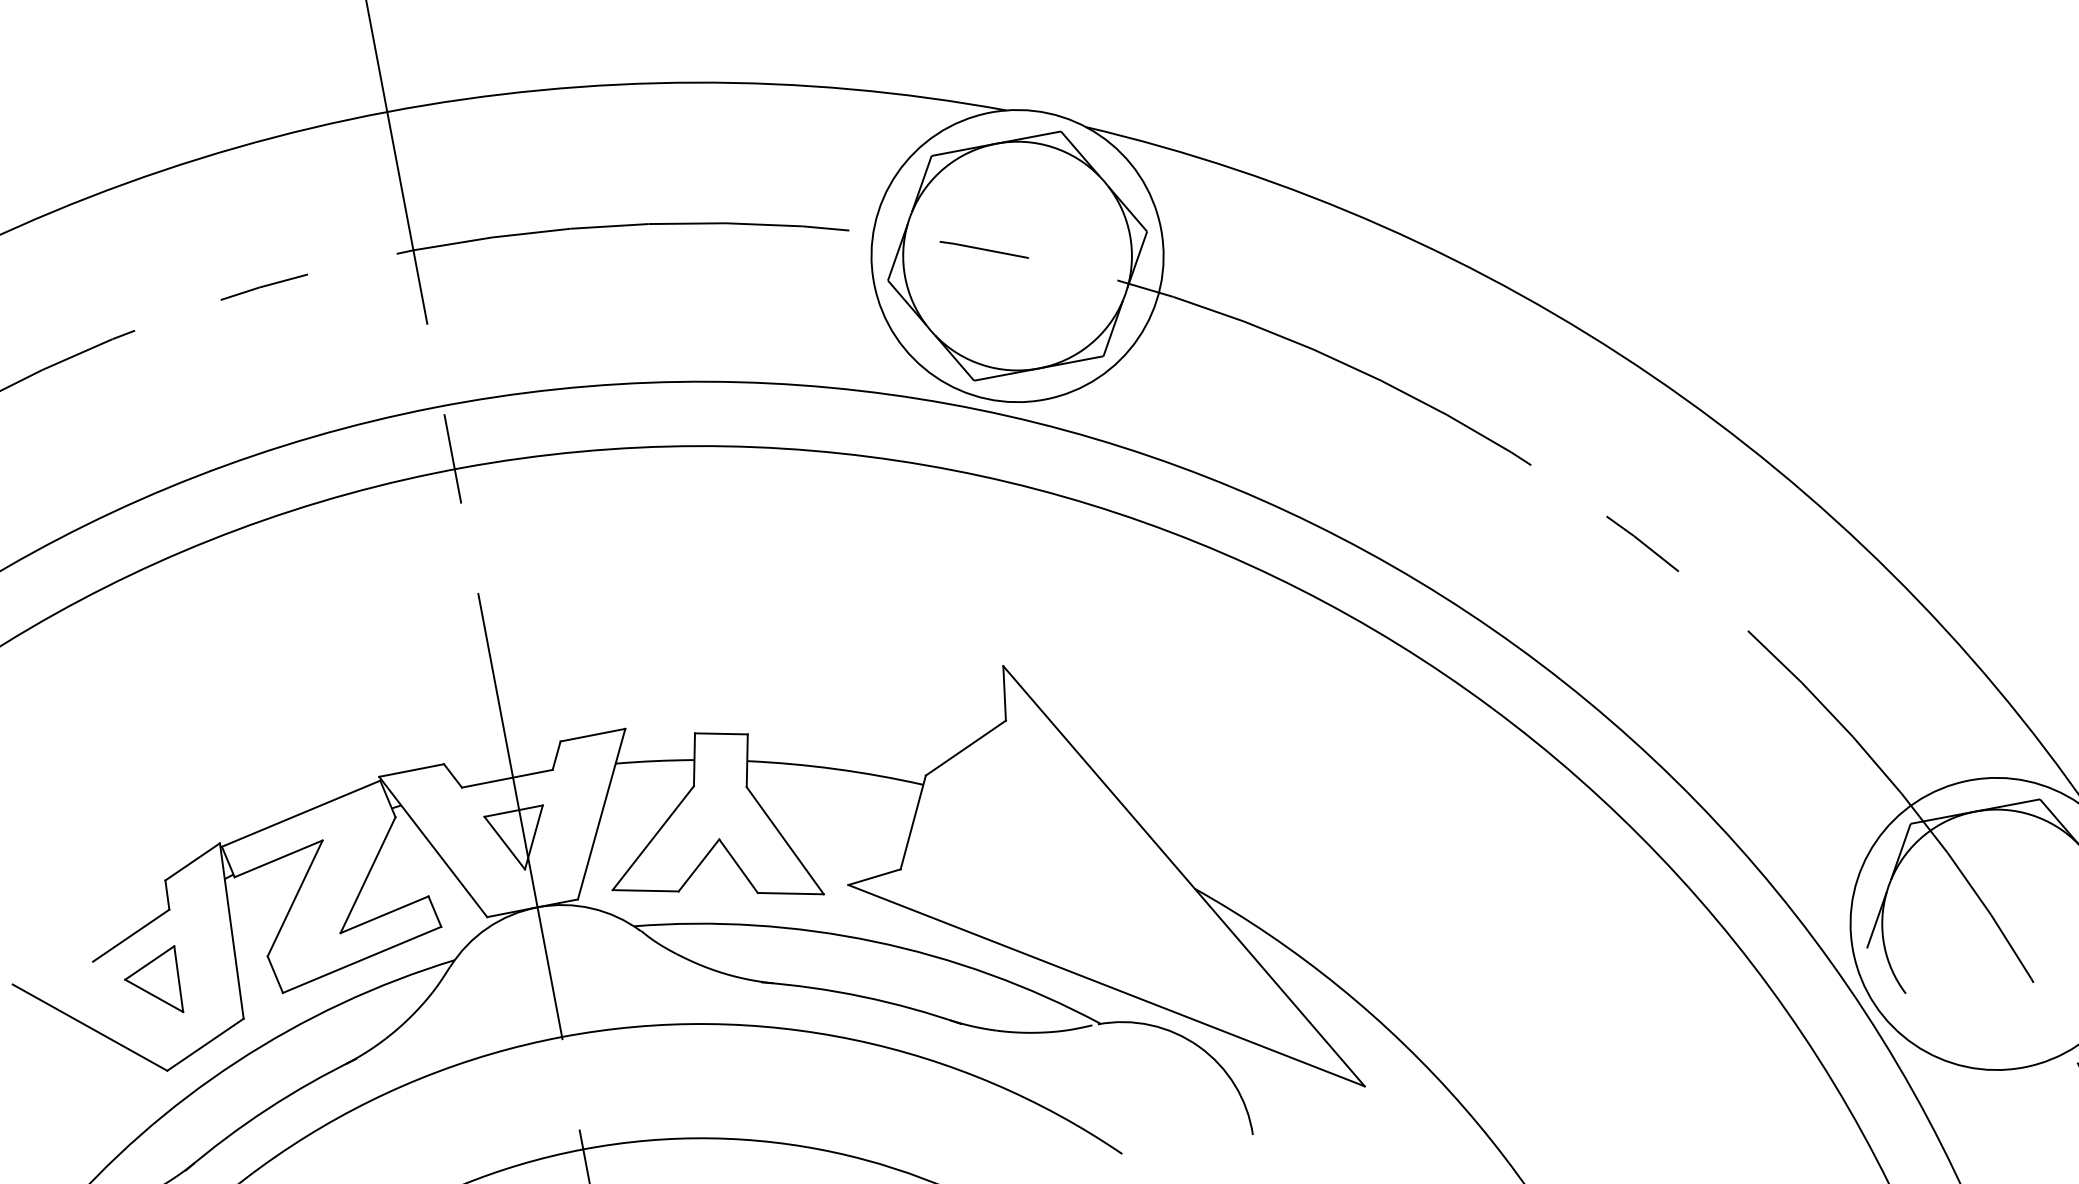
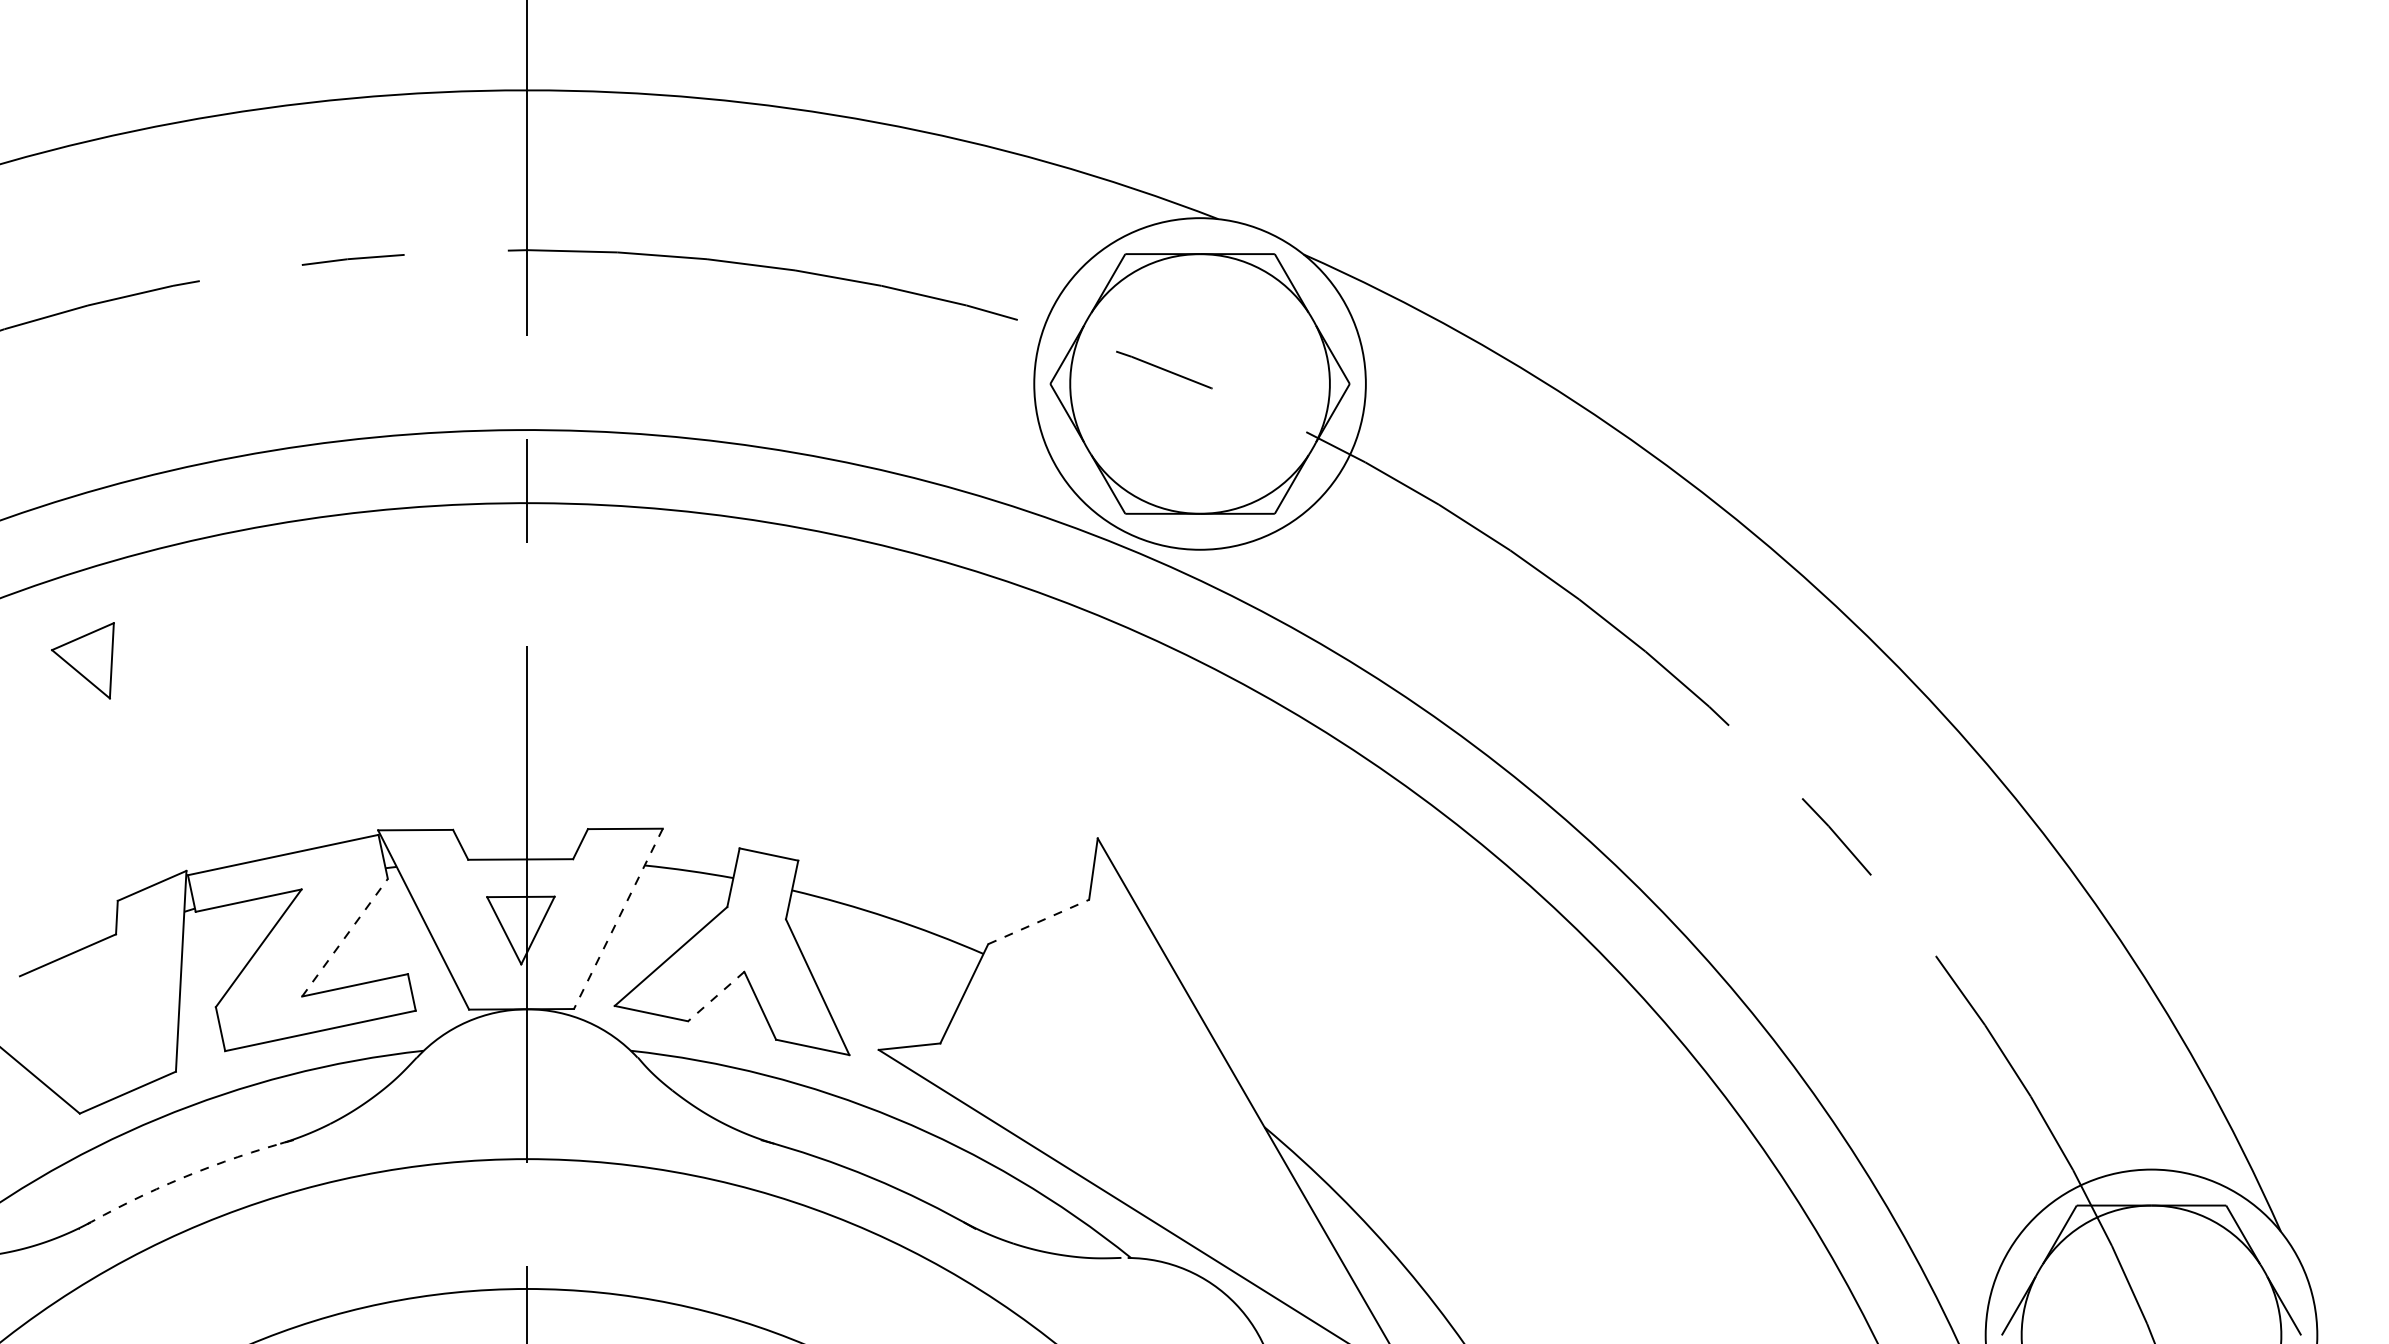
line: (966, 747) -> (1039, 921), solid -> dashed
line: (601, 813) -> (618, 918), solid -> dashed
line: (698, 865) -> (715, 996), solid -> dashed
line: (367, 875) -> (344, 937), solid -> dashed
part: (153, 983) -> (82, 660), moved
arc: (267, 1109) -> (183, 1177), solid -> dashed

